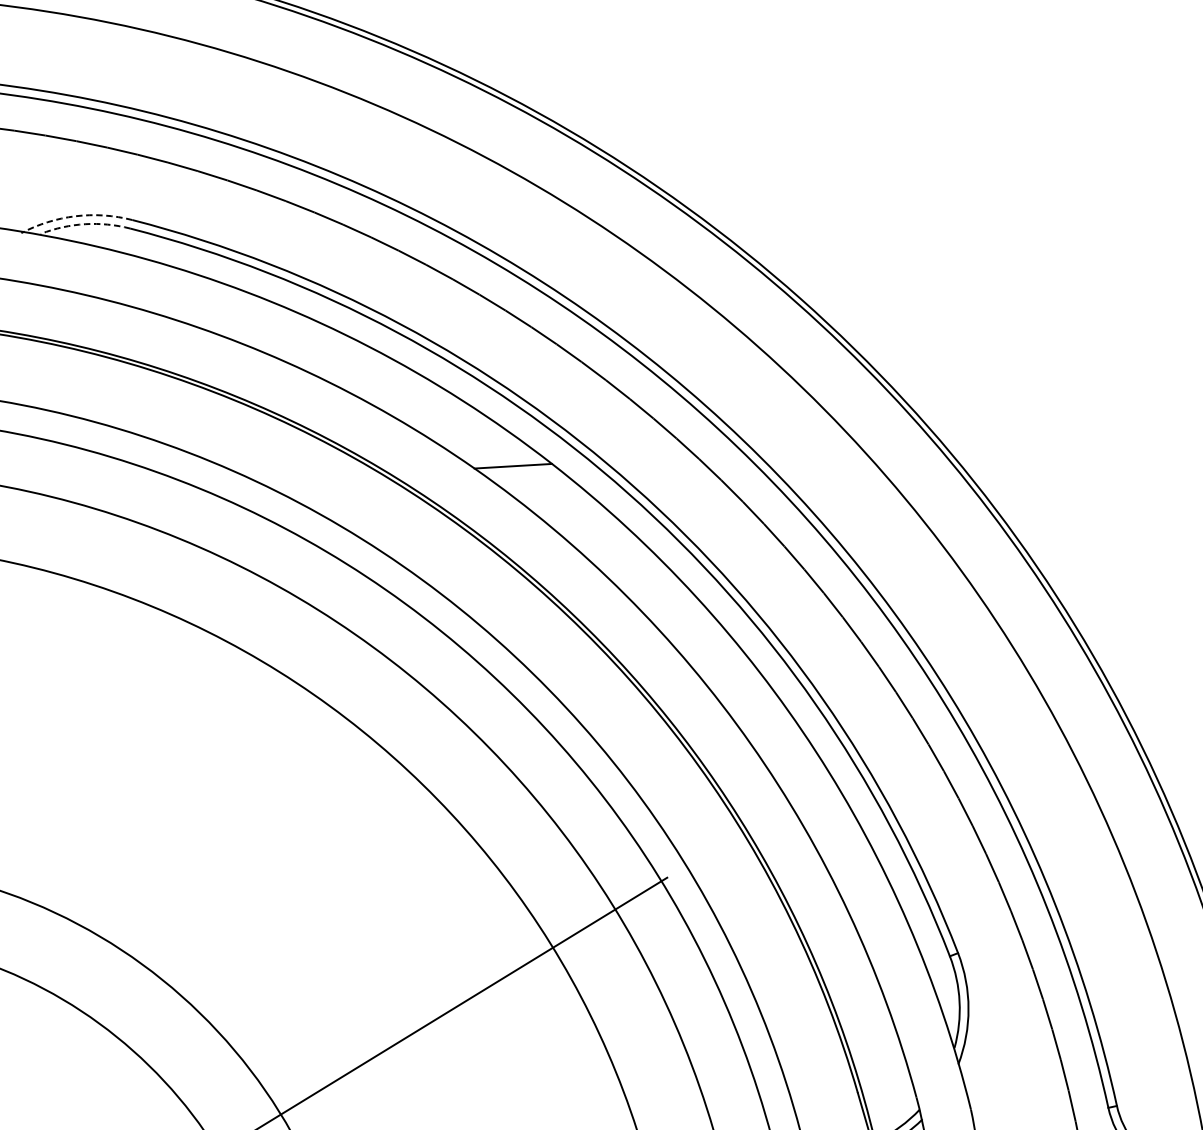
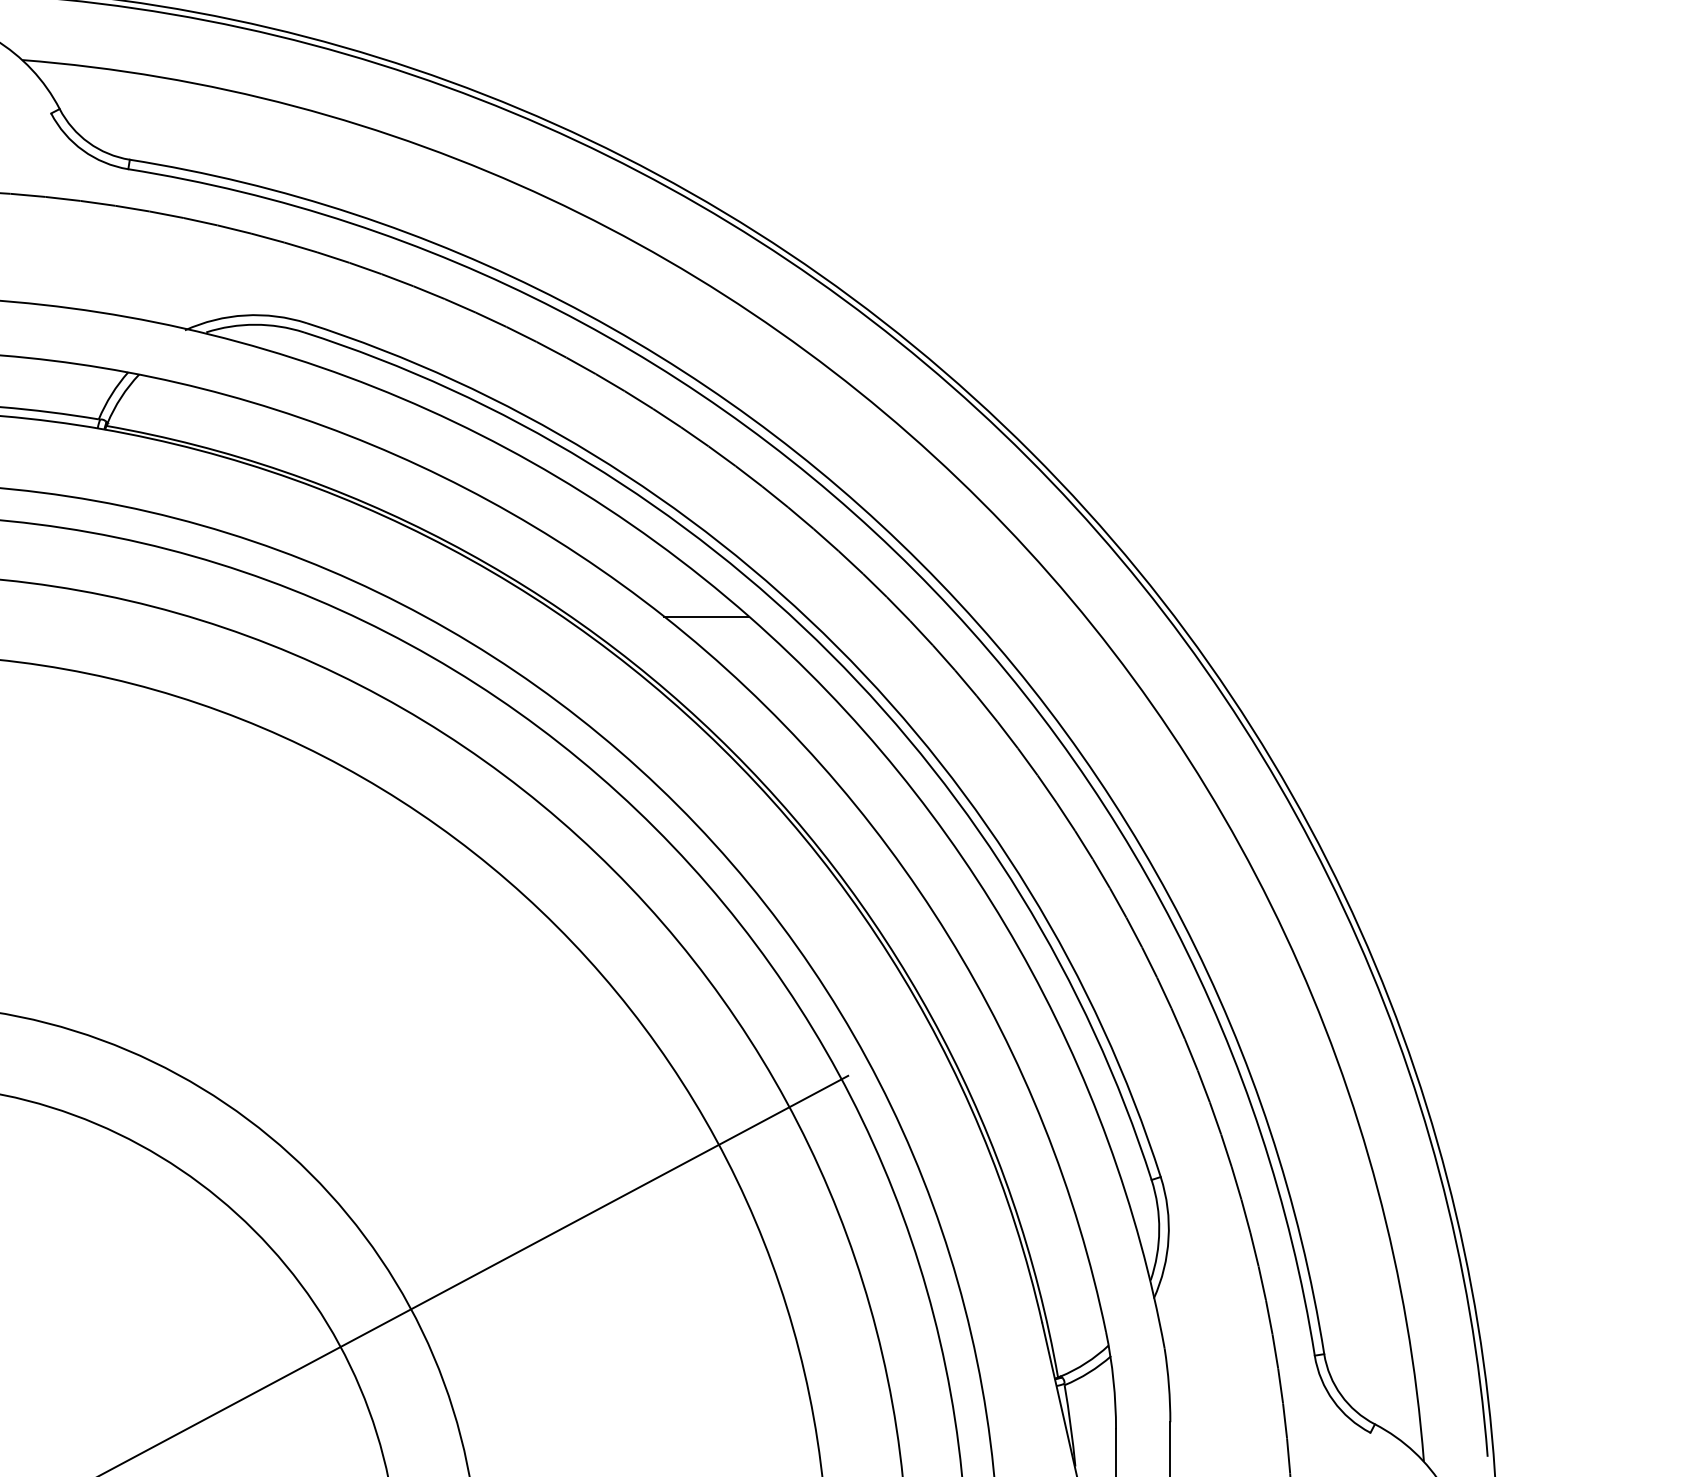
arc: (75, 216) -> (245, 315), dashed -> solid
arc: (85, 223) -> (255, 324), dashed -> solid

